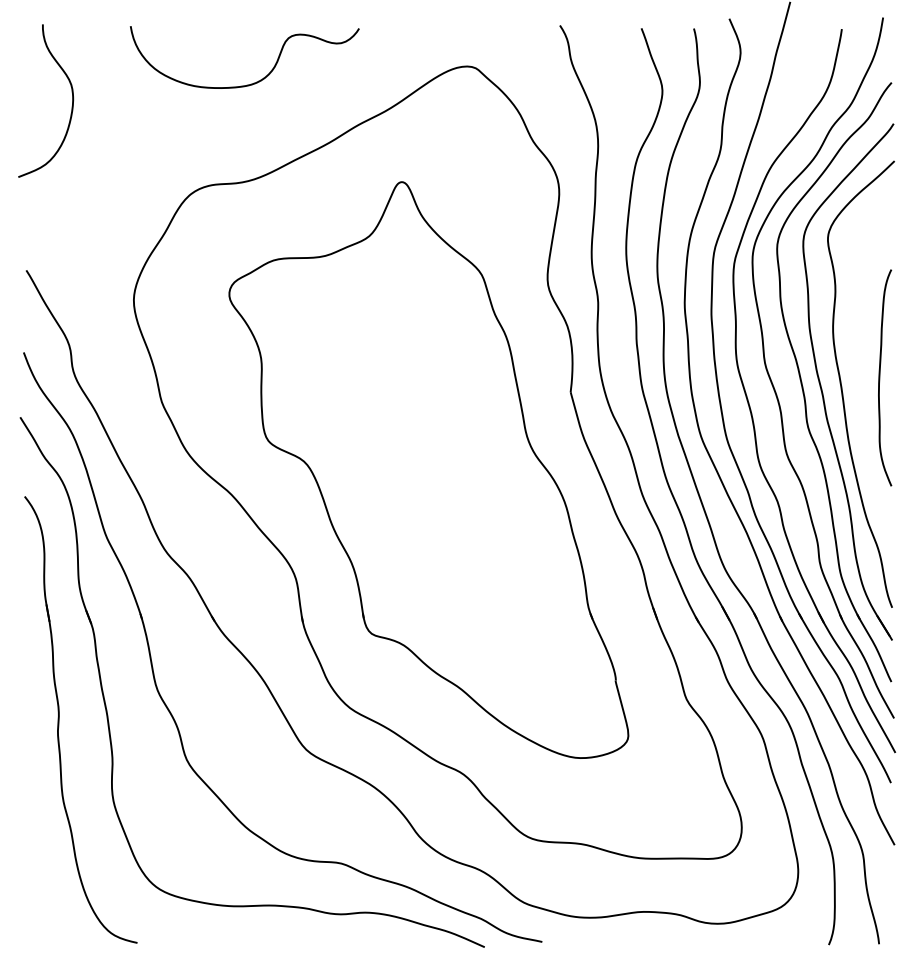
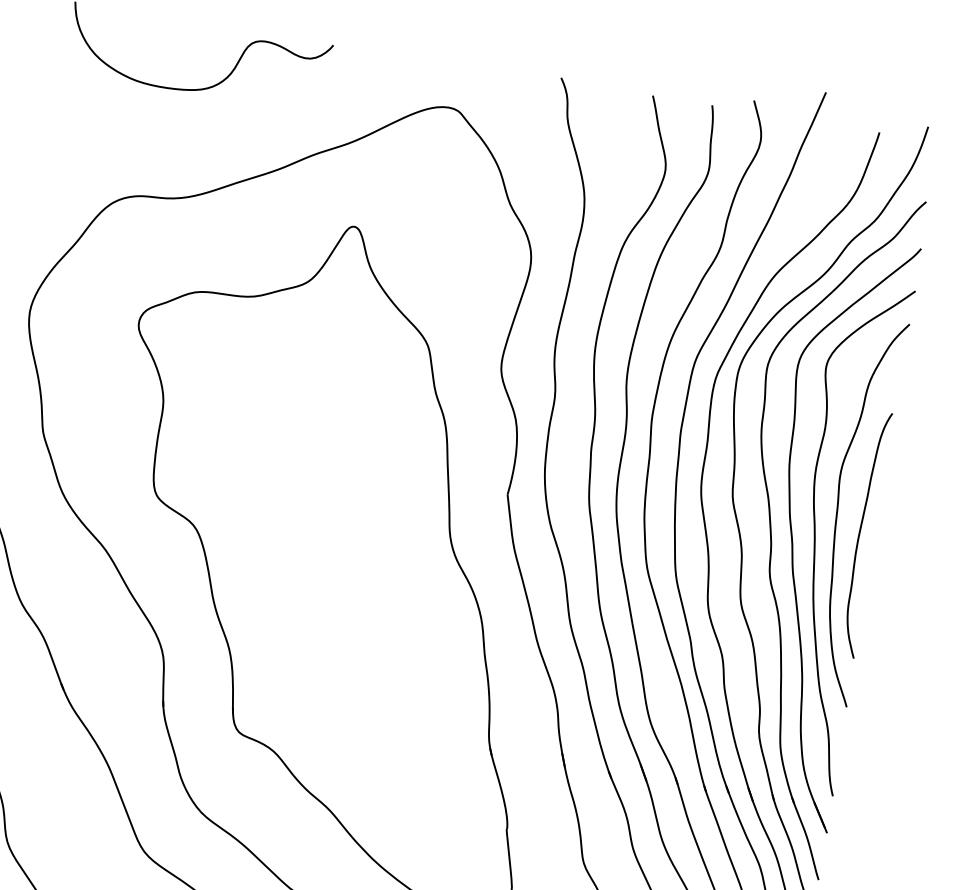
curve: (858, 363) -> (838, 513), added

